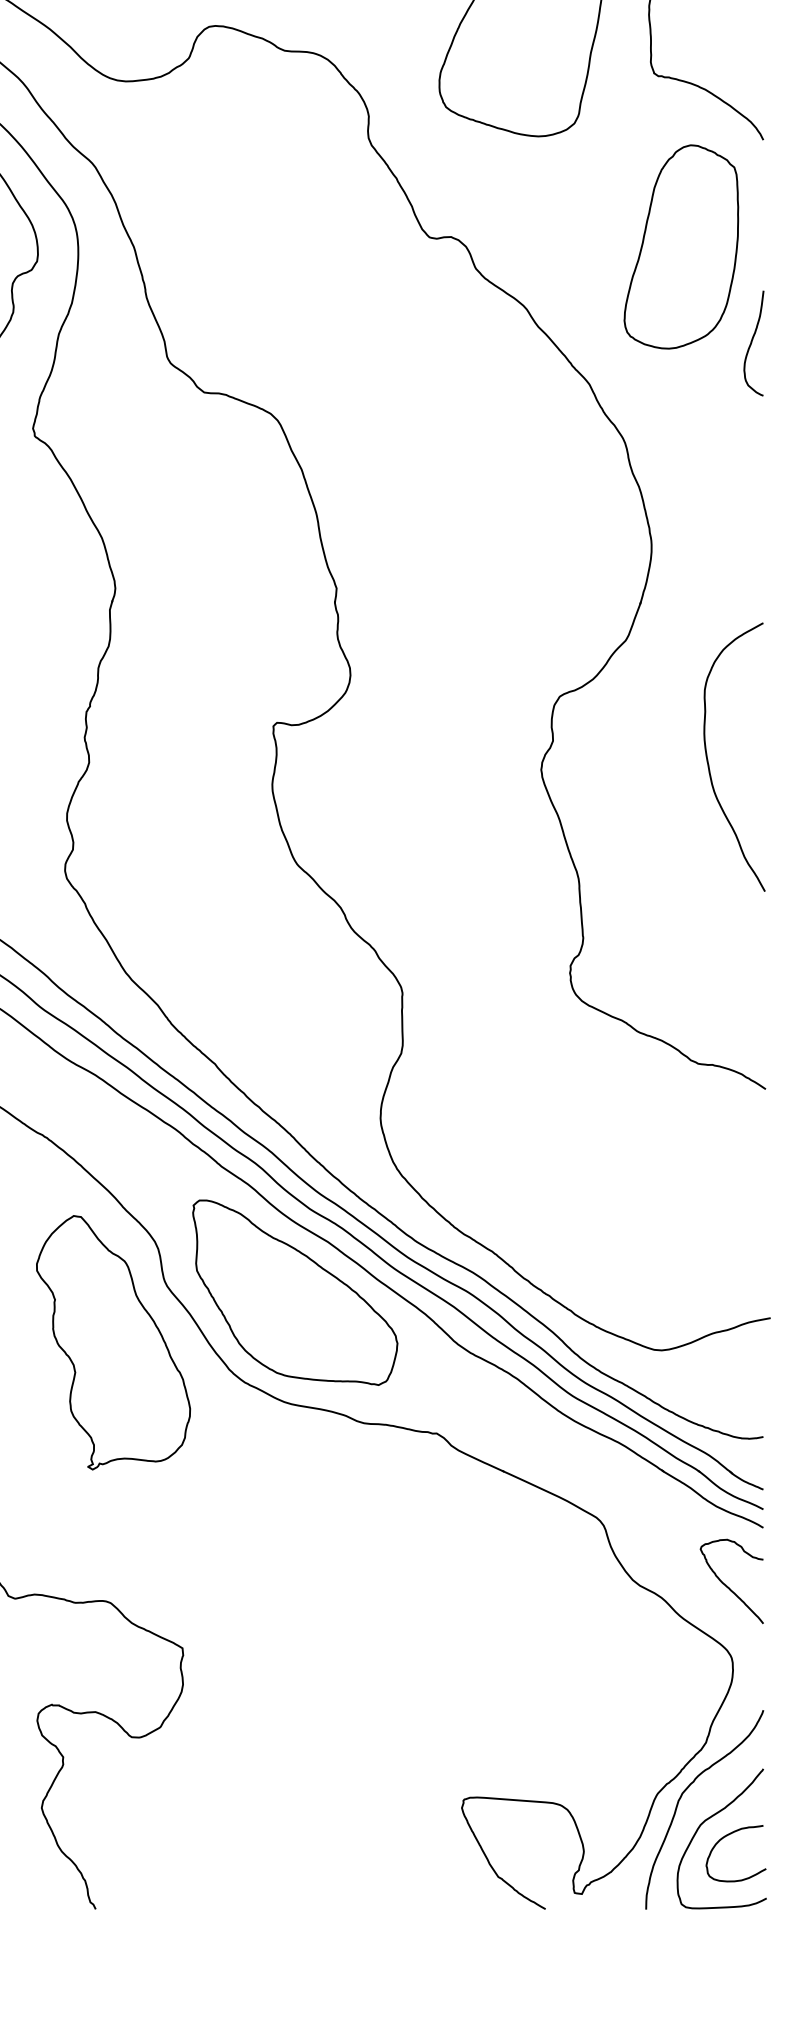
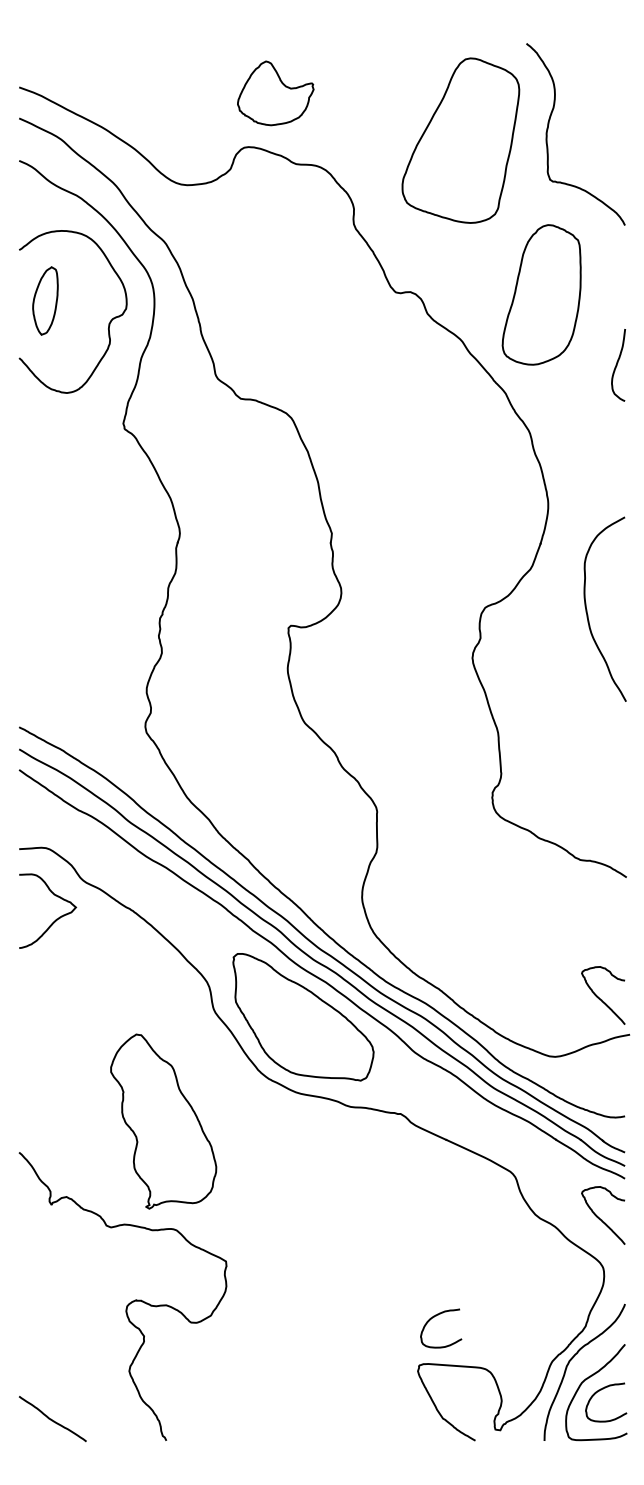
part: (681, 246) -> (541, 294), moved
curve: (708, 757) -> (587, 609), moved
curve: (730, 1266) -> (602, 999), added
part: (113, 1342) -> (163, 1121), moved
curve: (488, 1728) -> (436, 1316), added

